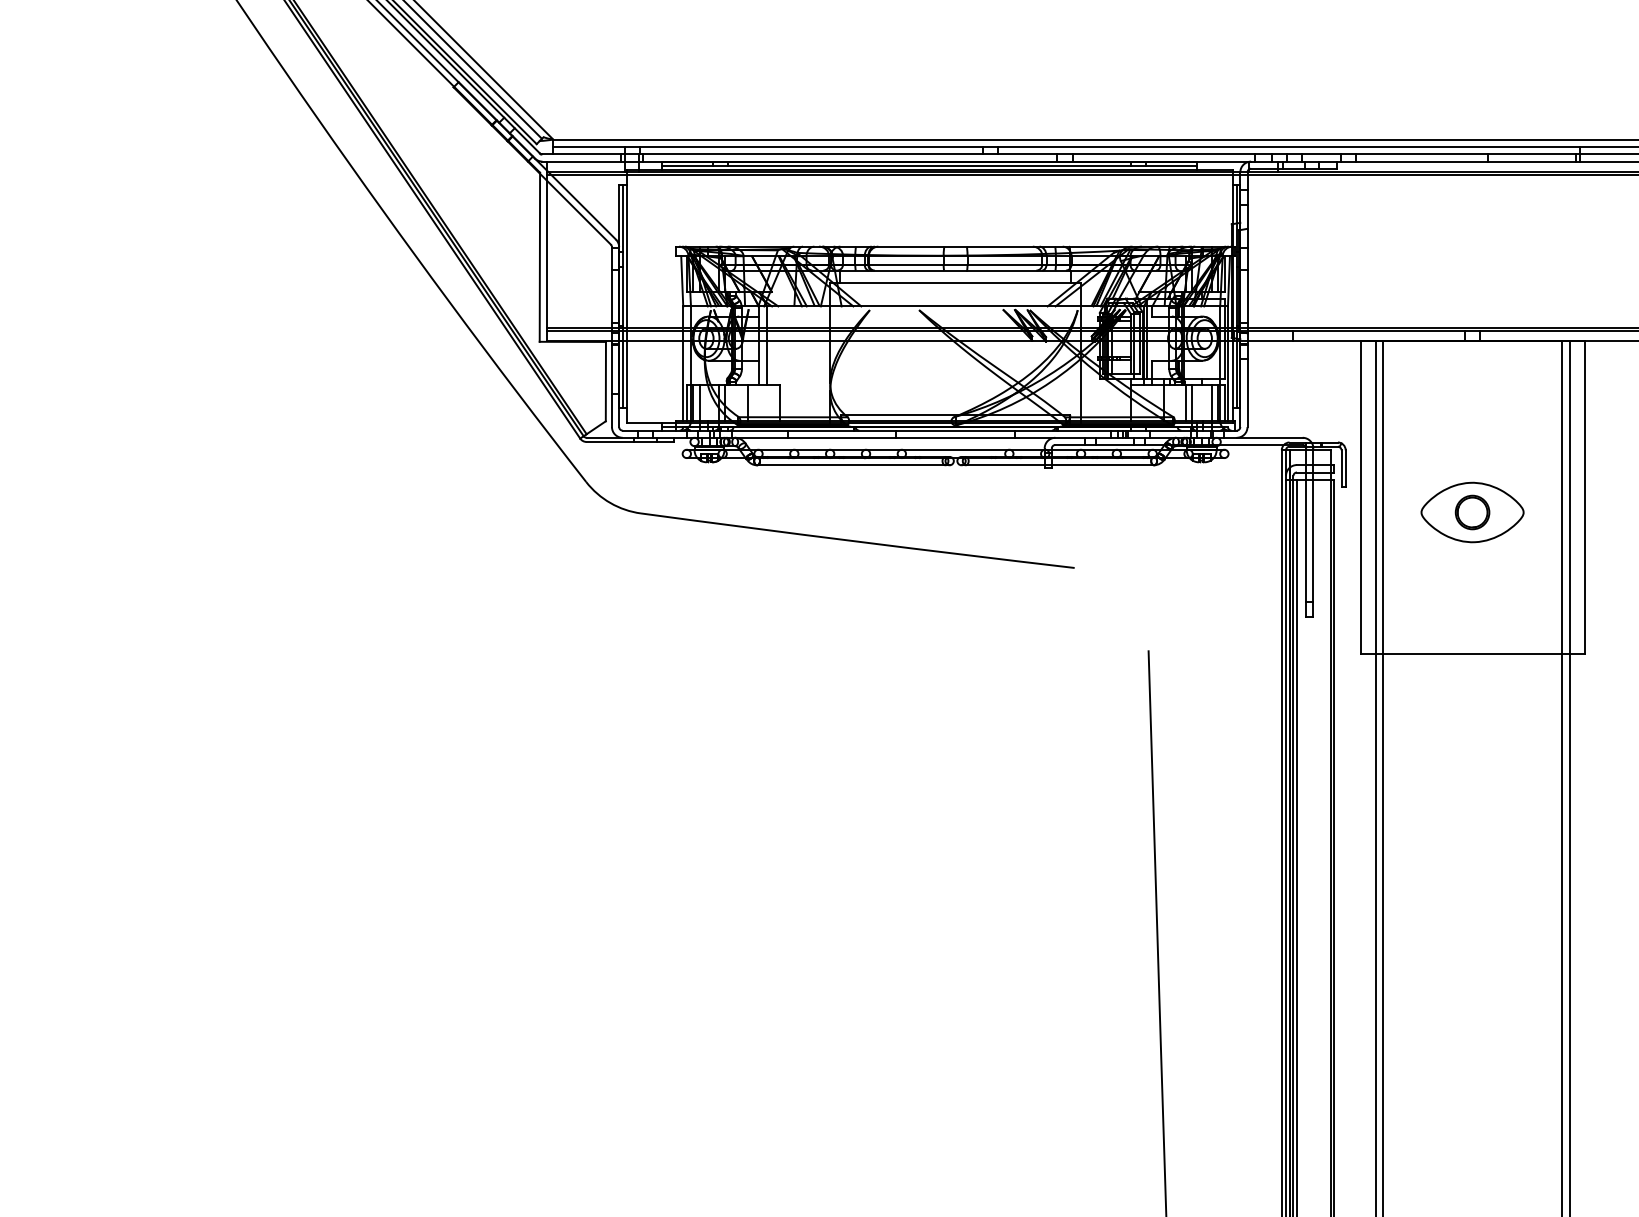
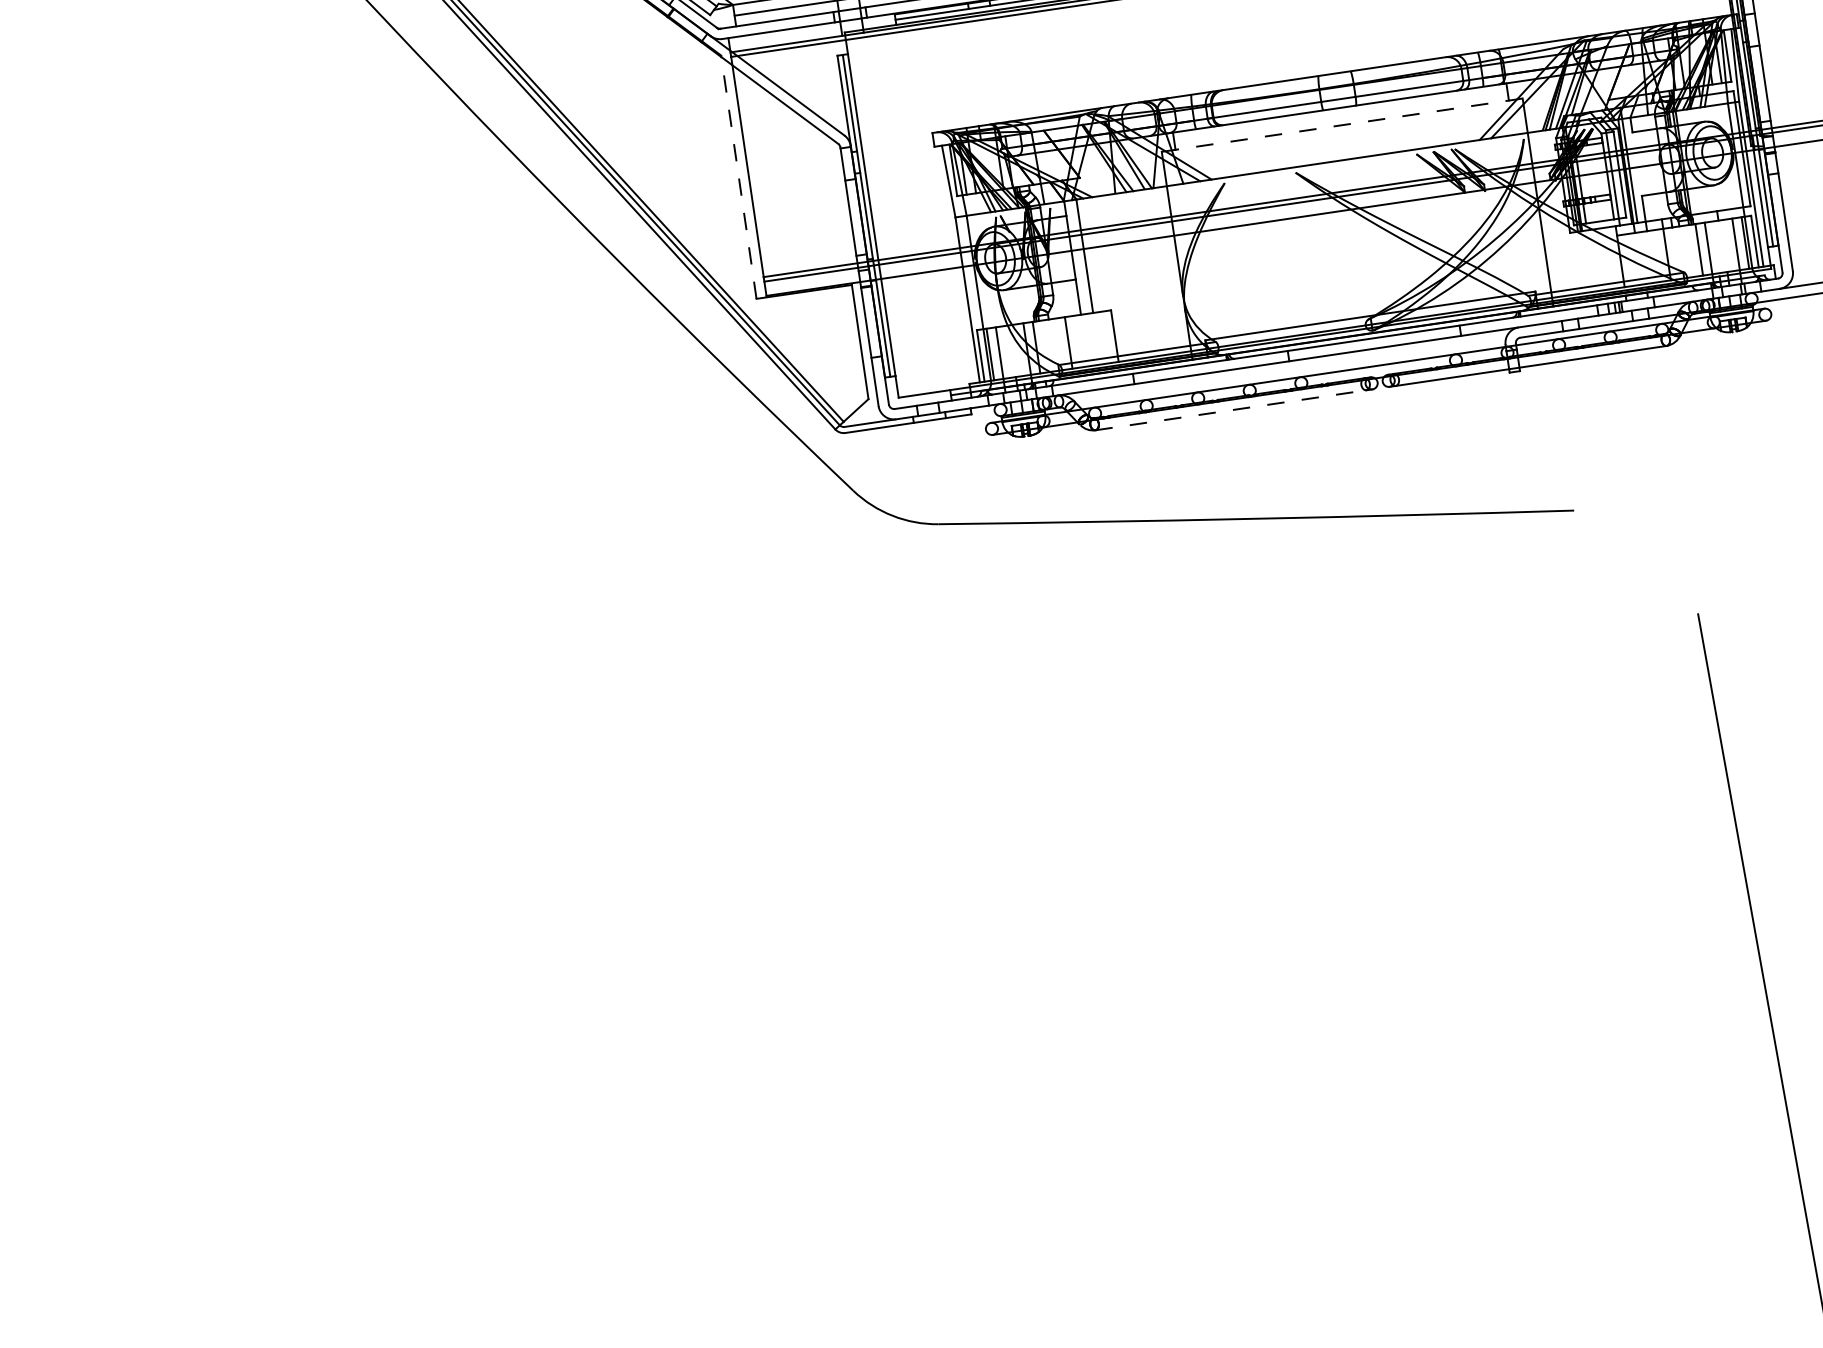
line: (539, 257) -> (738, 177), solid -> dashed
line: (955, 282) -> (1342, 125), solid -> dashed
line: (851, 465) -> (1231, 410), solid -> dashed

